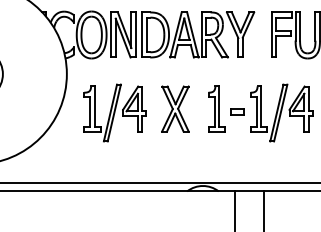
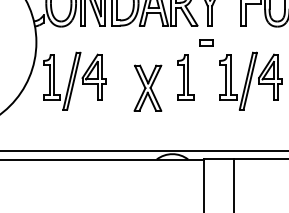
part: (175, 108) -> (148, 87), moved
part: (237, 111) -> (207, 42), moved
part: (114, 112) -> (74, 80), moved

